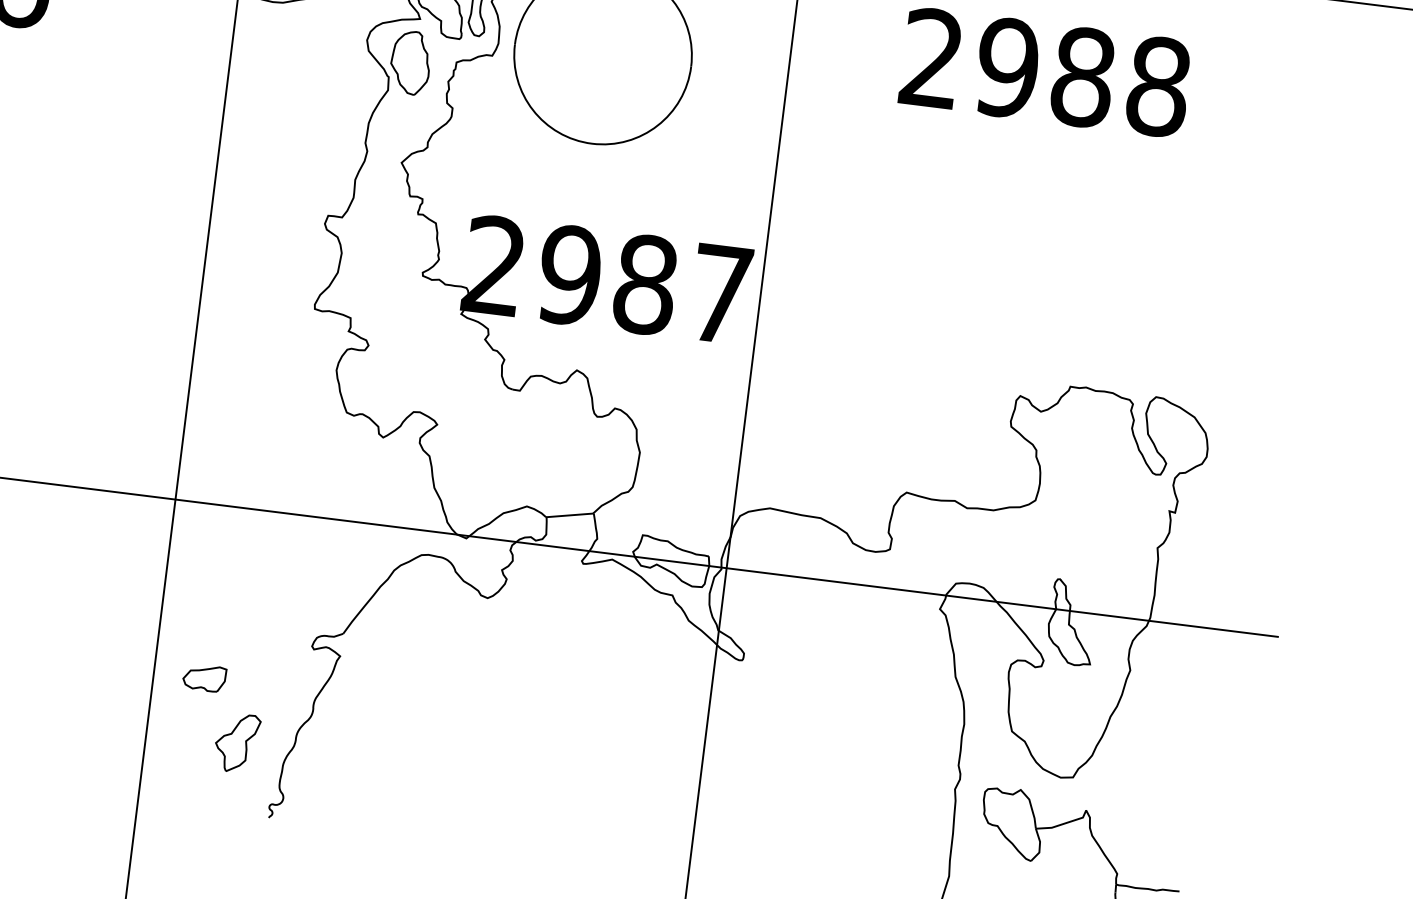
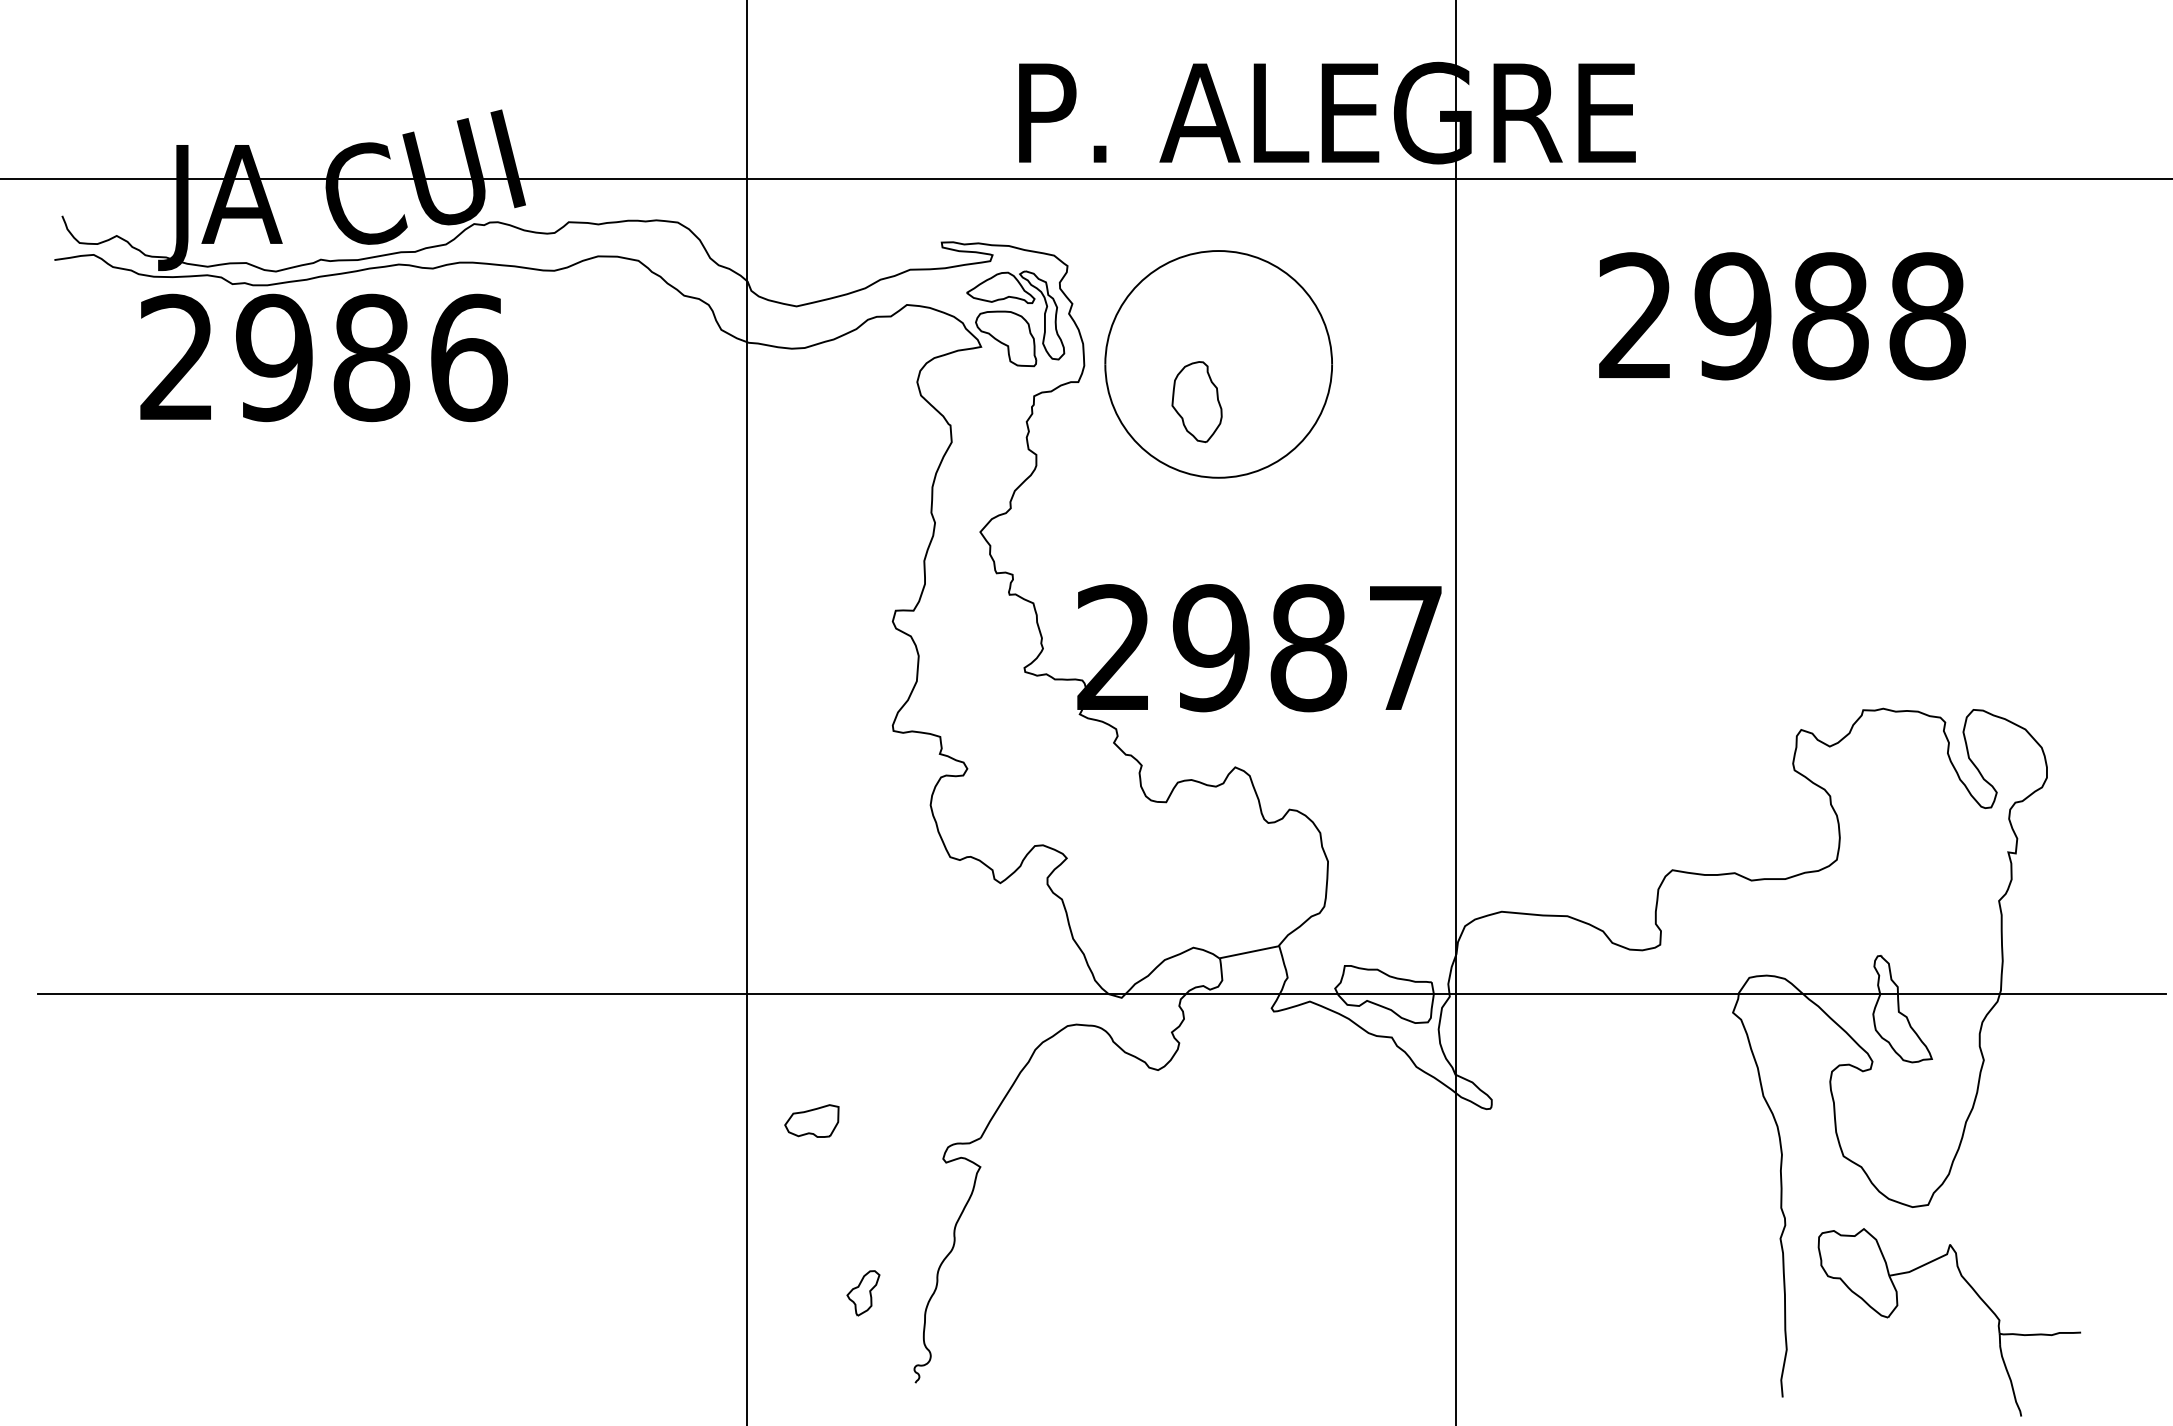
part: (410, 63) -> (1196, 402), moved
part: (204, 677) -> (811, 1120), moved
part: (237, 743) -> (863, 1293), size x0.6

